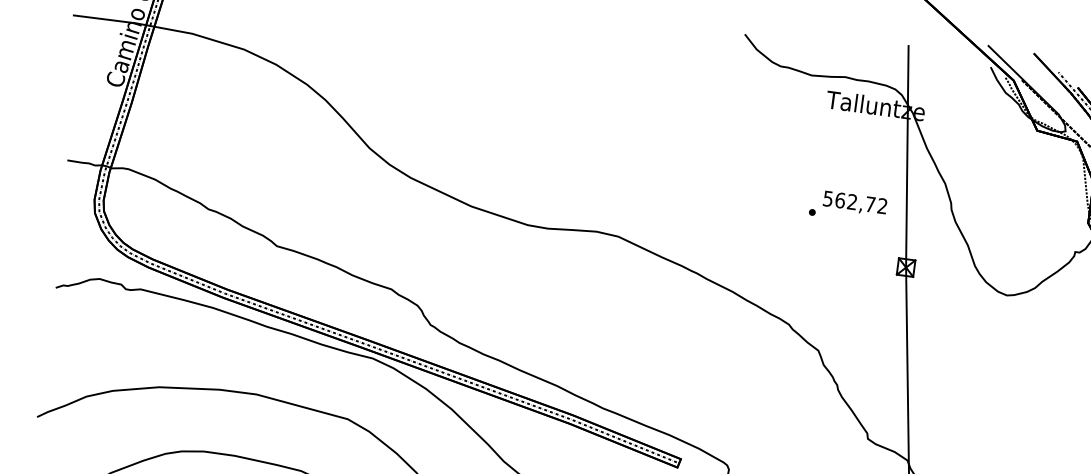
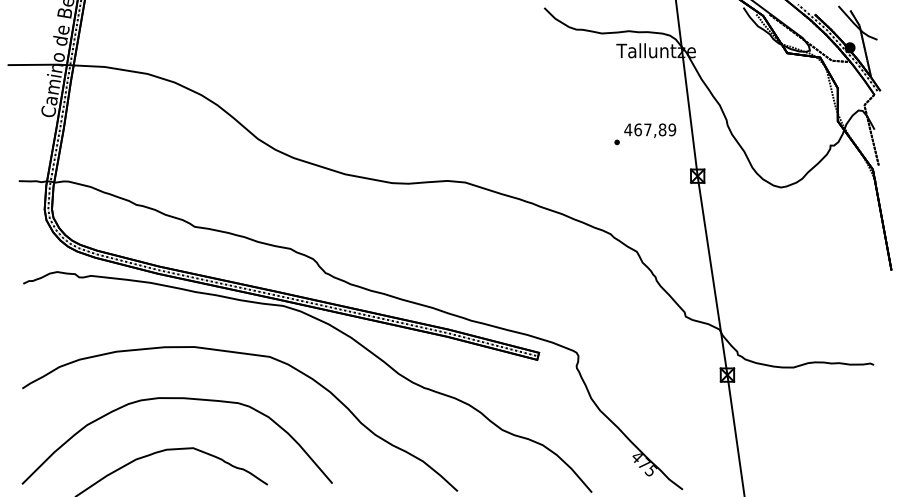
text: (855, 202) -> (650, 129), 562,72 -> 467,89

